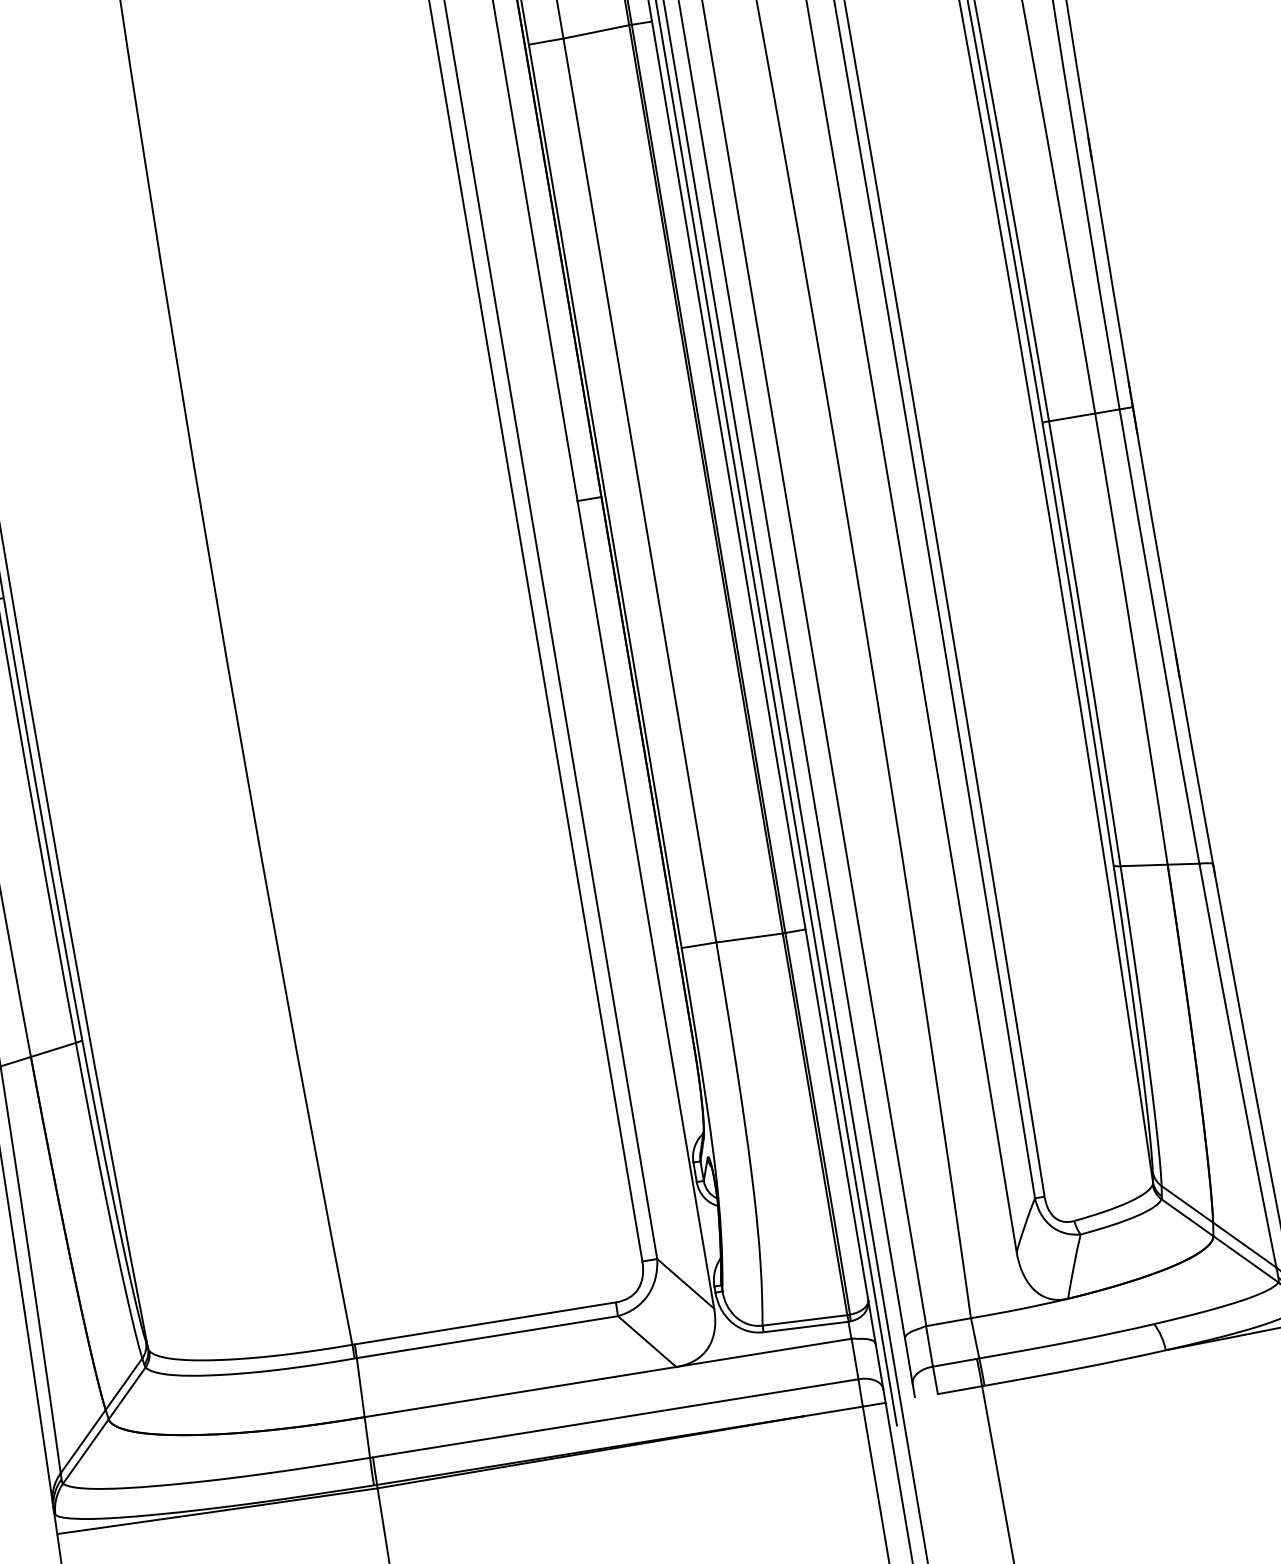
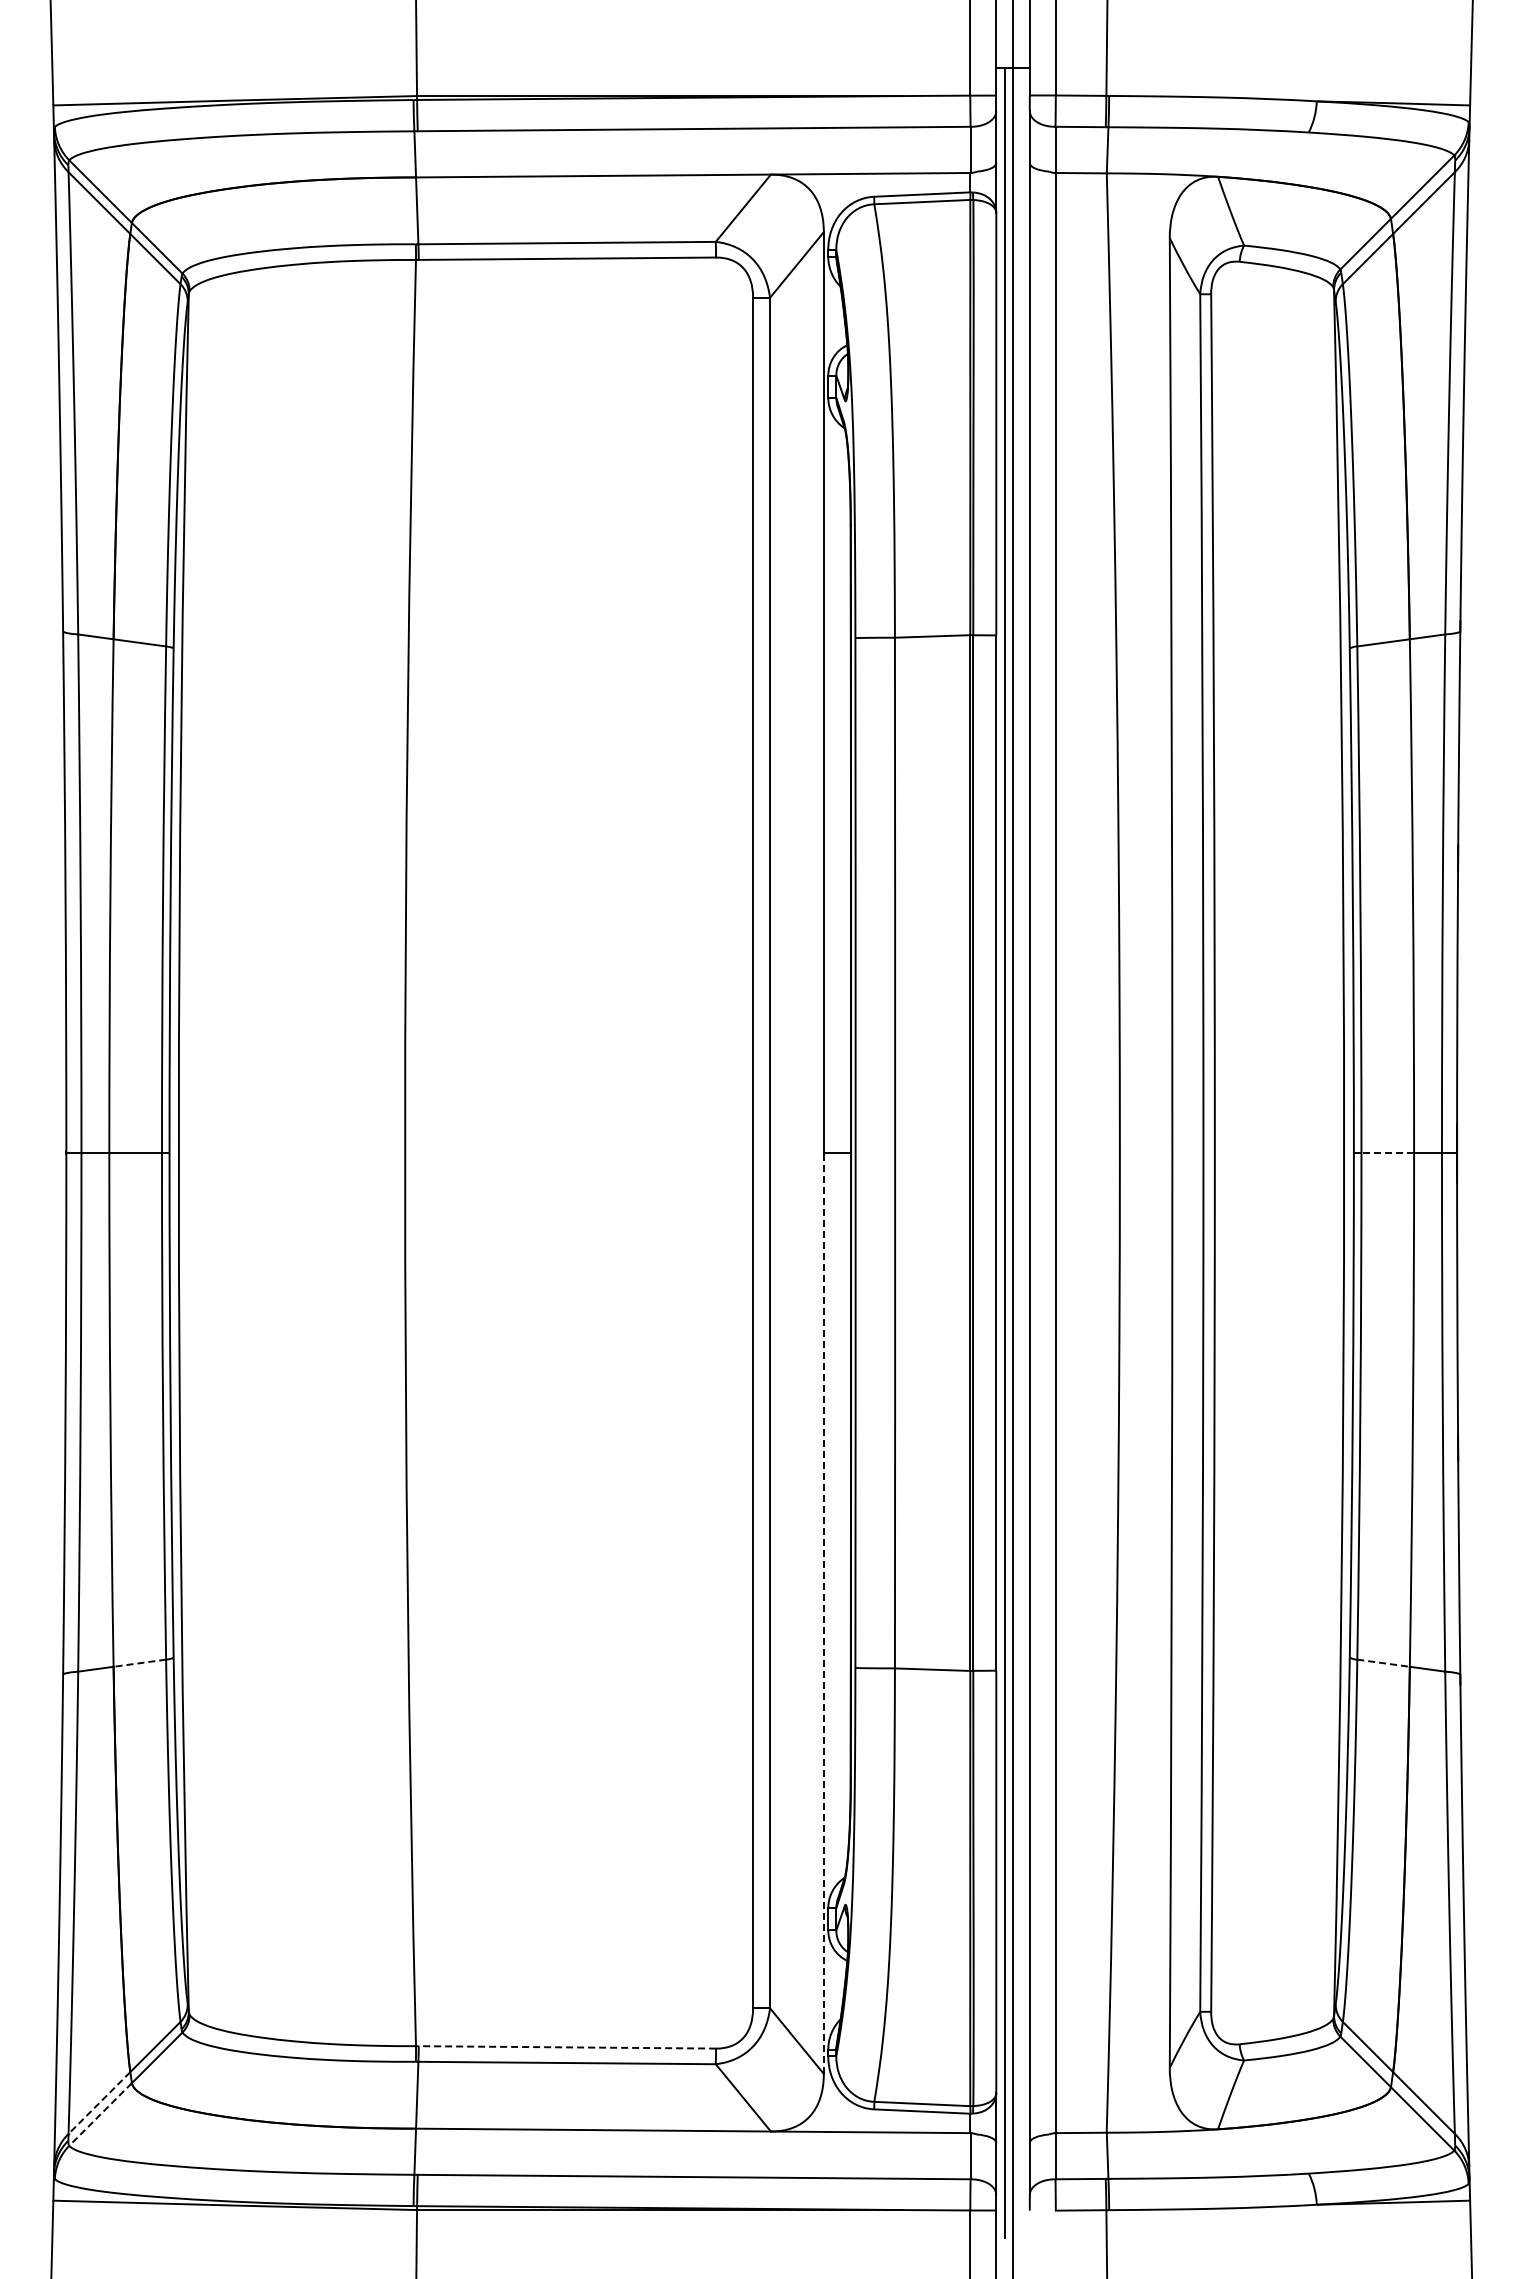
line: (1071, 417) -> (1387, 1153), solid -> dashed
line: (1144, 865) -> (1383, 1663), solid -> dashed
line: (645, 904) -> (823, 1613), solid -> dashed
line: (53, 1050) -> (139, 1663), solid -> dashed
line: (485, 1323) -> (567, 2047), solid -> dashed
line: (83, 1442) -> (99, 2103), solid -> dashed
line: (85, 1451) -> (100, 2114), solid -> dashed

